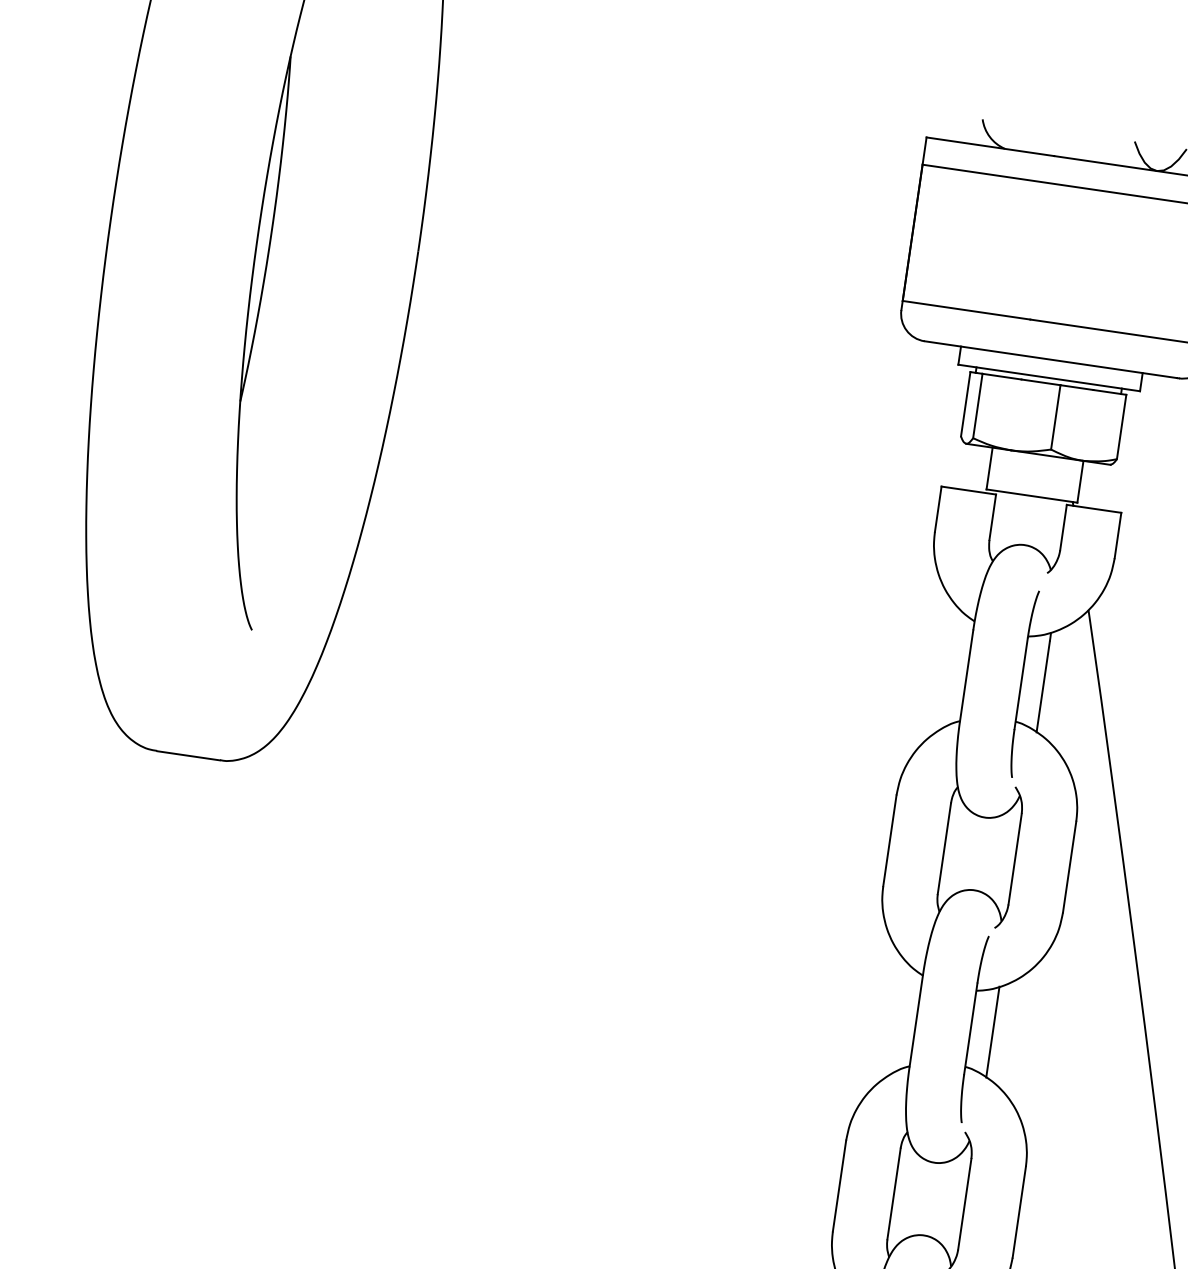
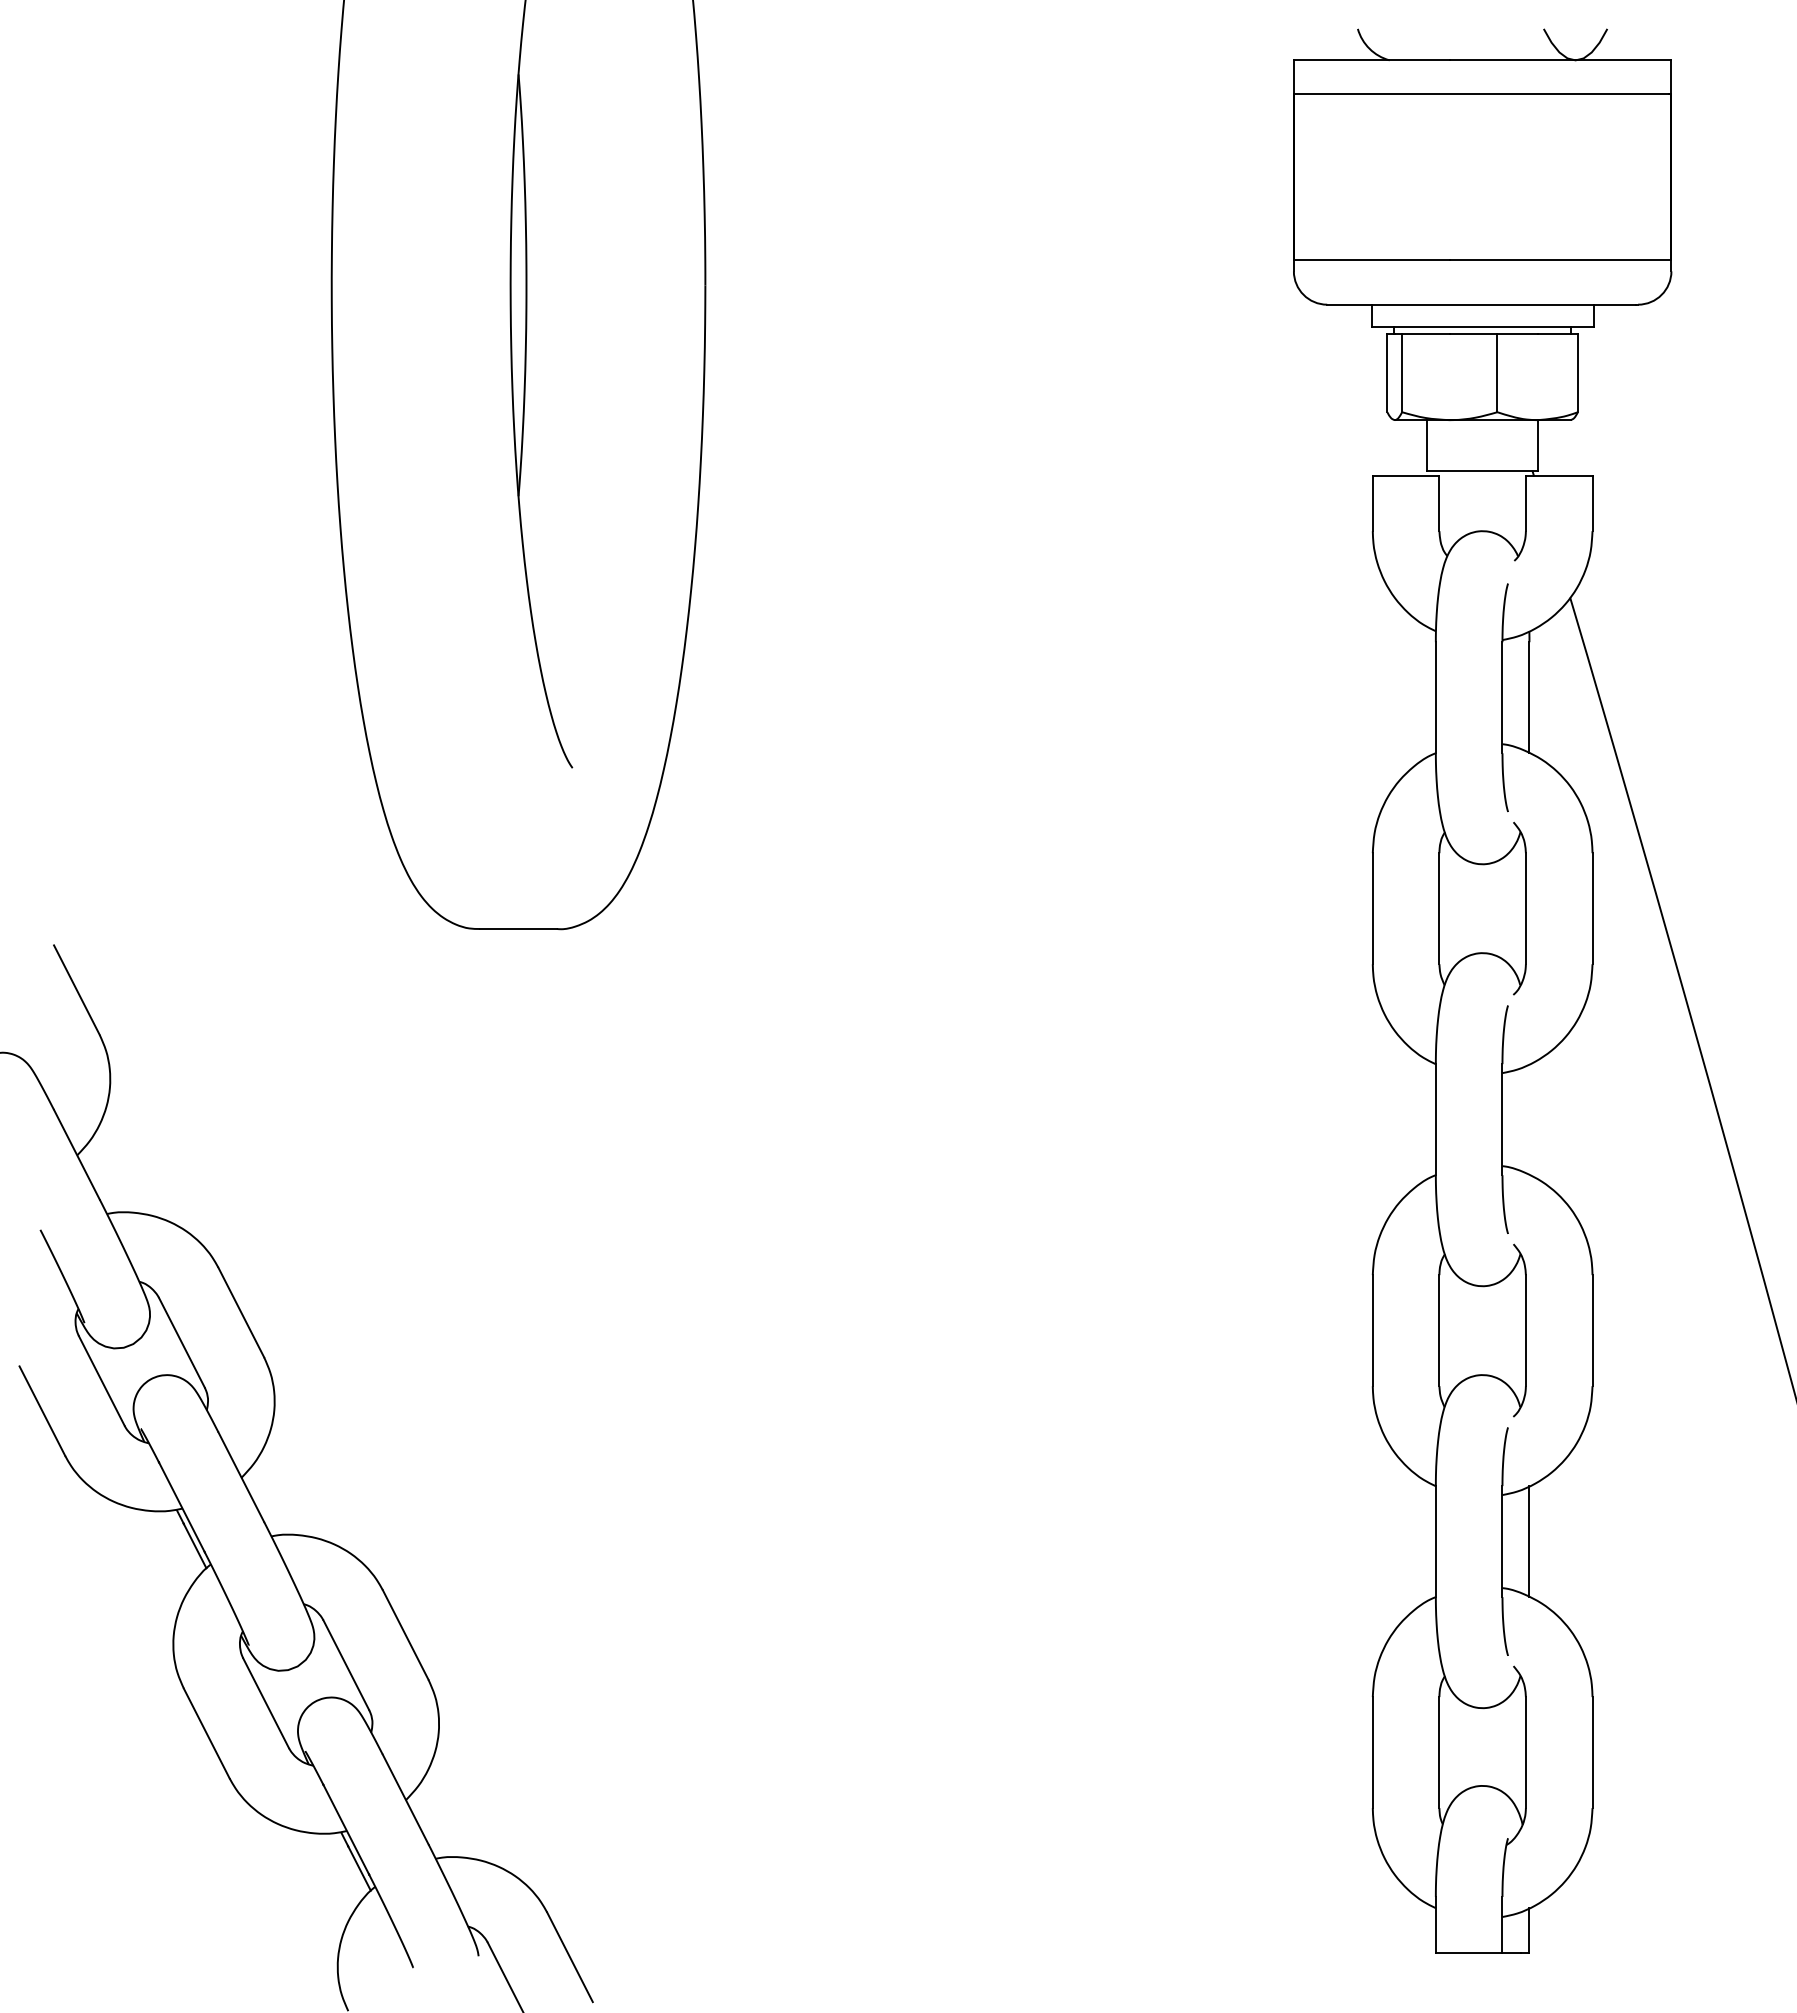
line: (992, 1031) -> (1529, 1119), removed

